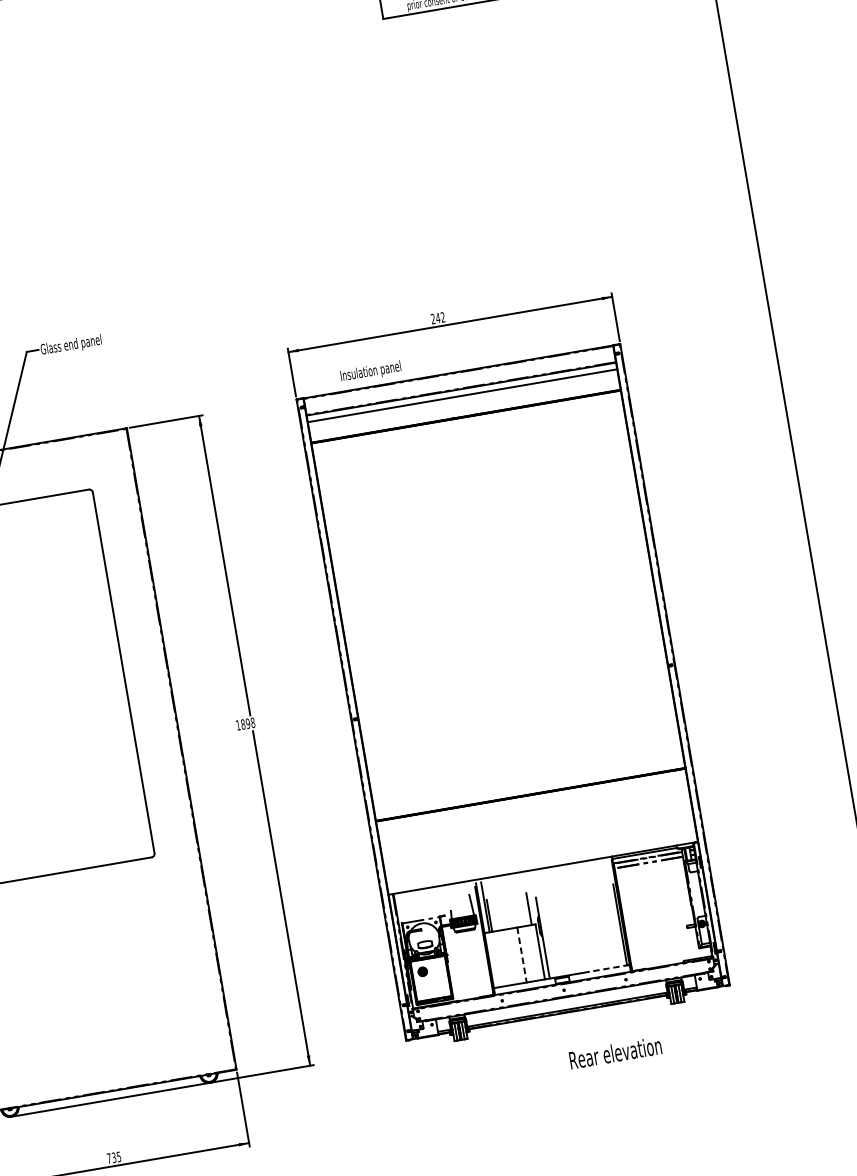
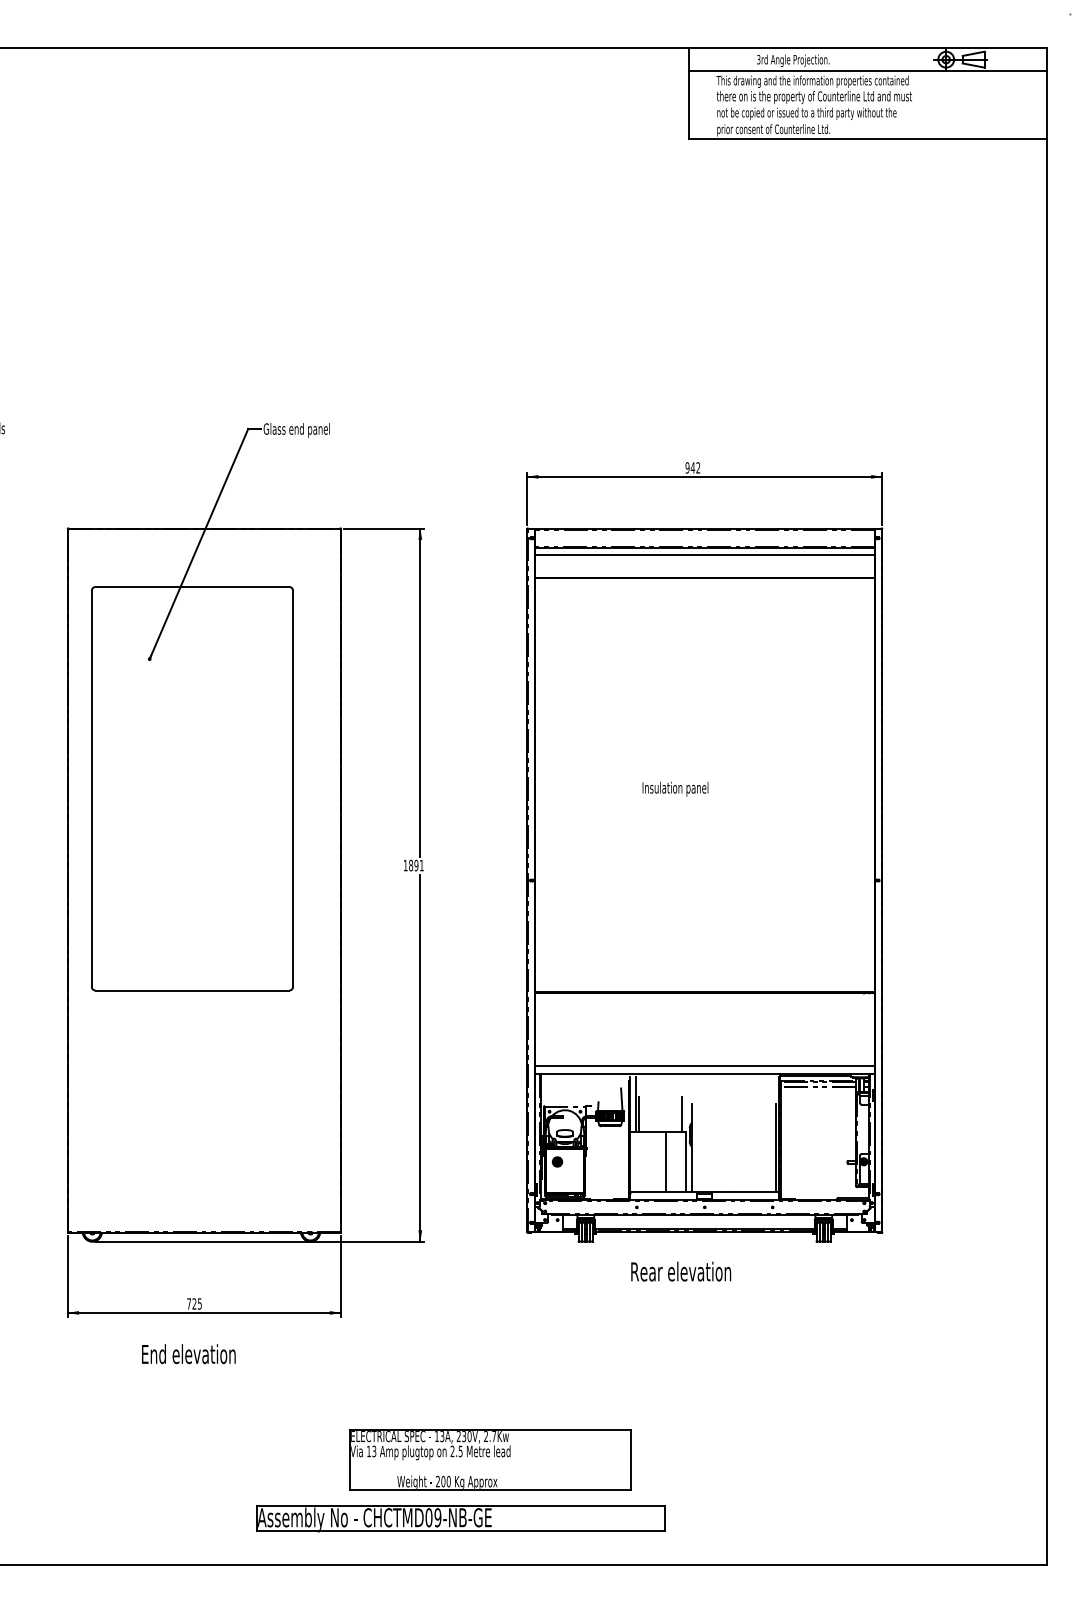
text: (433, 318) -> (687, 467), 242 -> 942
text: (370, 371) -> (675, 788), moved
text: (252, 722) -> (421, 865), 1898 -> 1891
line: (541, 860) -> (704, 1065), added
line: (522, 955) -> (666, 1162), dashed -> solid
line: (608, 968) -> (756, 1192), dashed -> solid
text: (615, 1052) -> (681, 1271), moved
text: (114, 1157) -> (194, 1303), 735 -> 725

